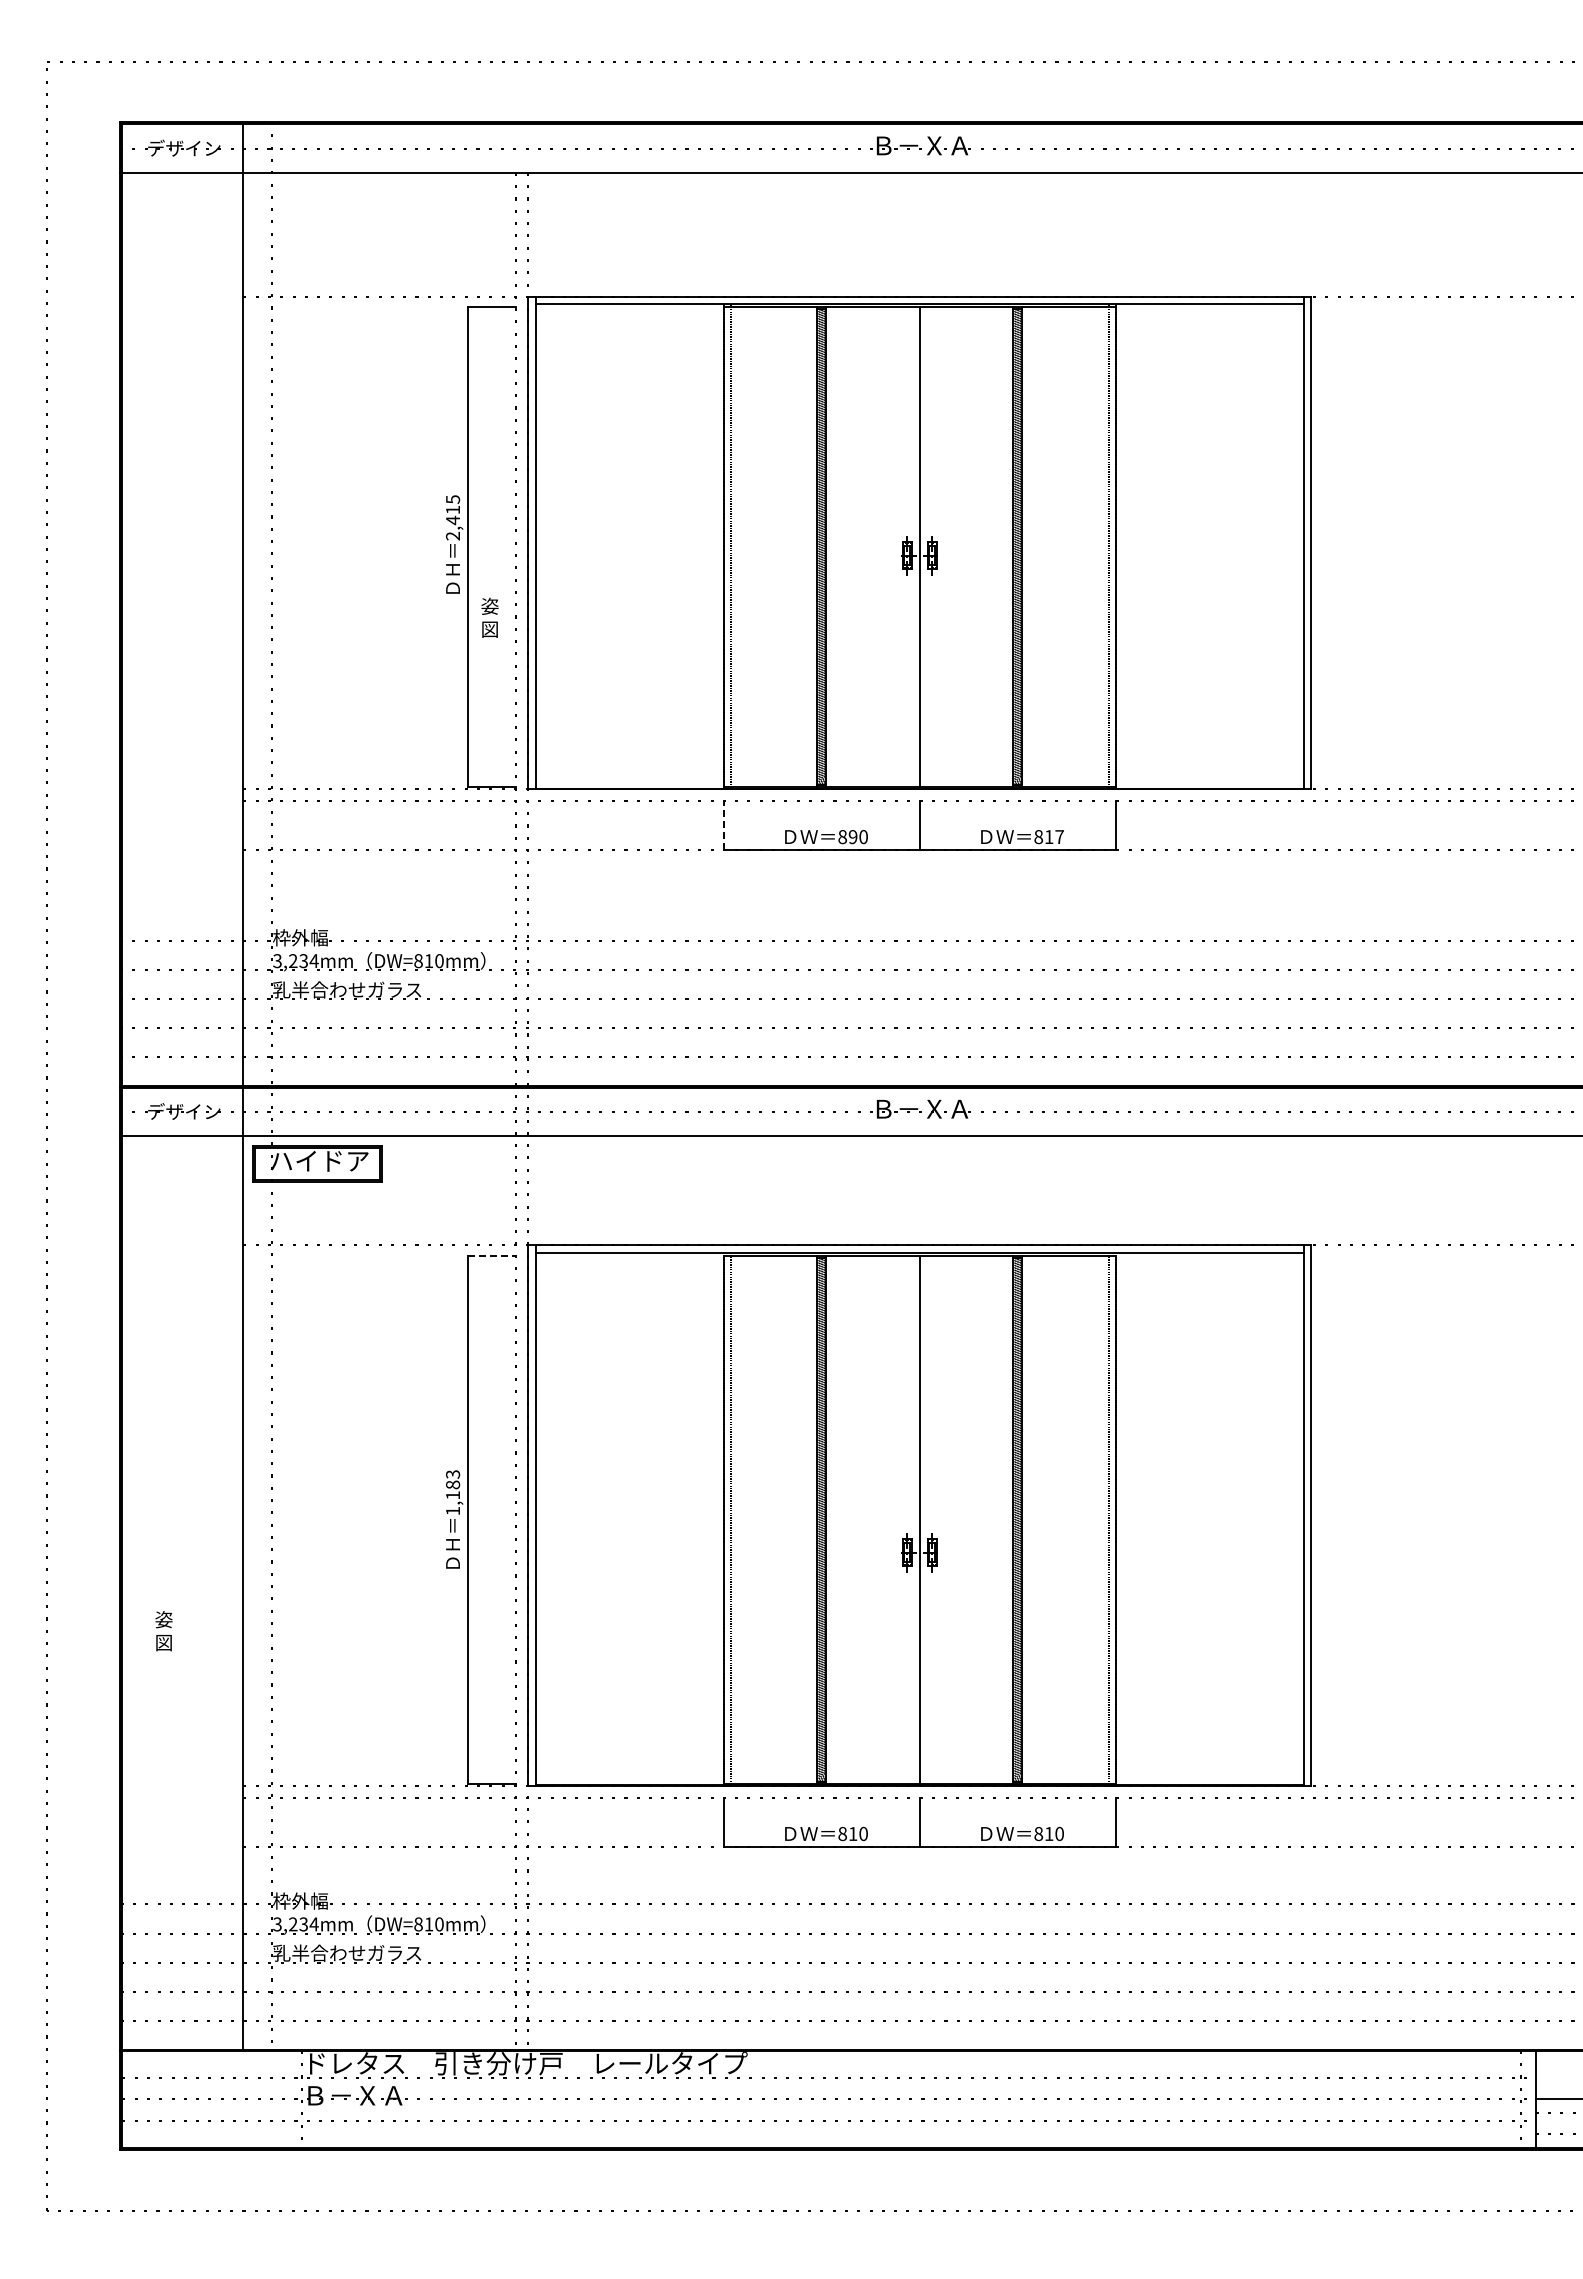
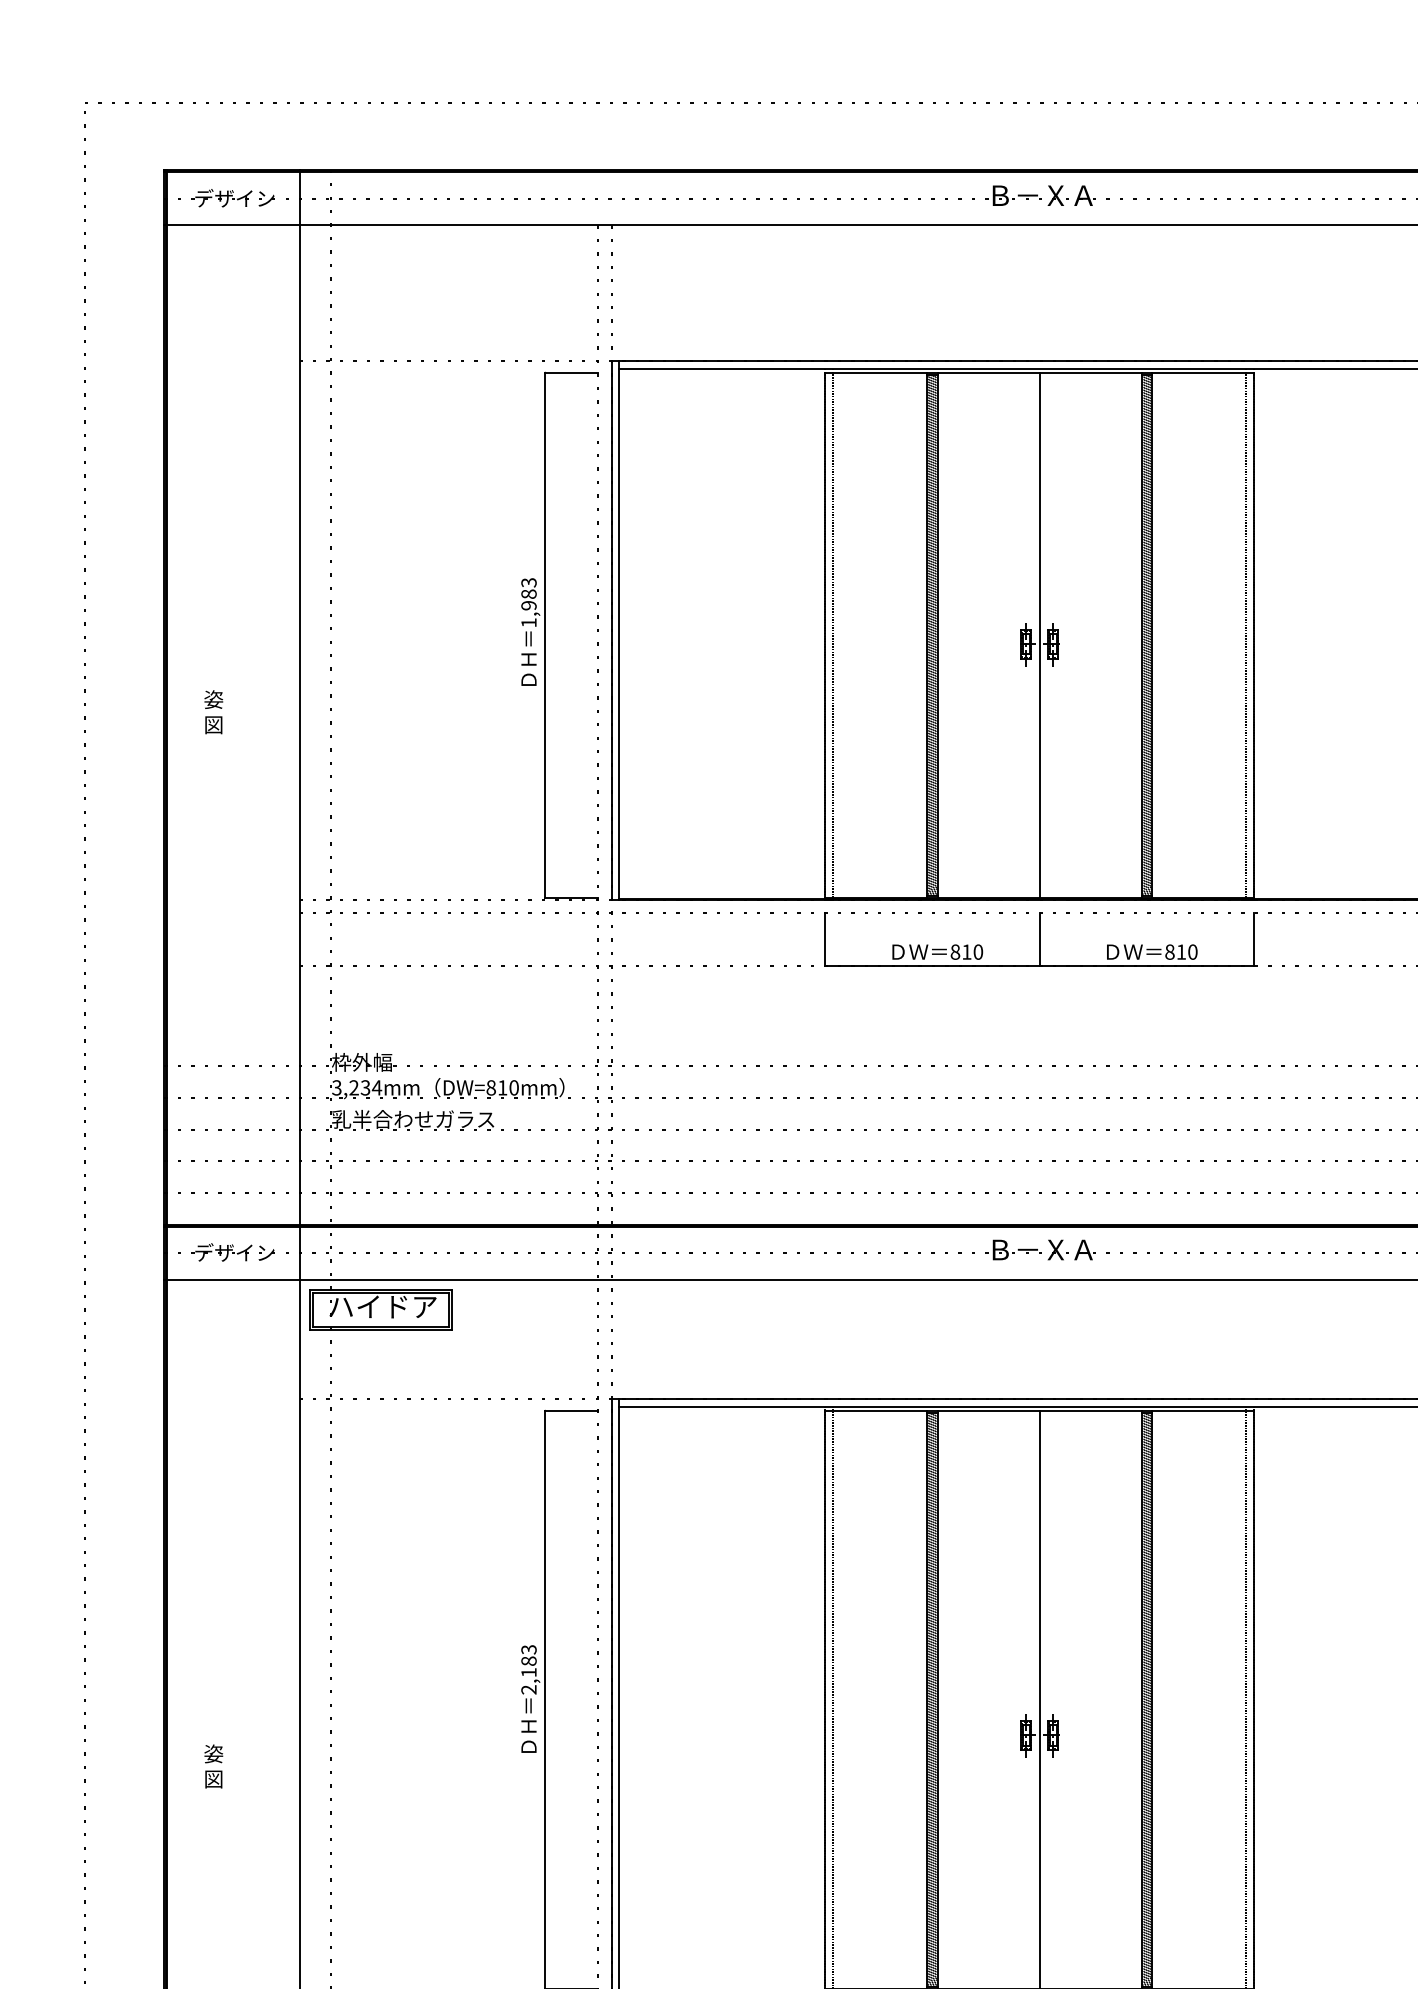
text: (453, 517) -> (529, 602), 2,415 -> 1,983
text: (489, 617) -> (213, 711), moved
line: (723, 825) -> (824, 939), dashed -> solid
text: (852, 837) -> (966, 952), 890 -> 810
text: (1059, 837) -> (1192, 952), 817 -> 810
line: (492, 1255) -> (572, 1410), dashed -> solid
text: (452, 1510) -> (528, 1689), 1,183 -> 2,183
text: (163, 1631) -> (213, 1766), moved

